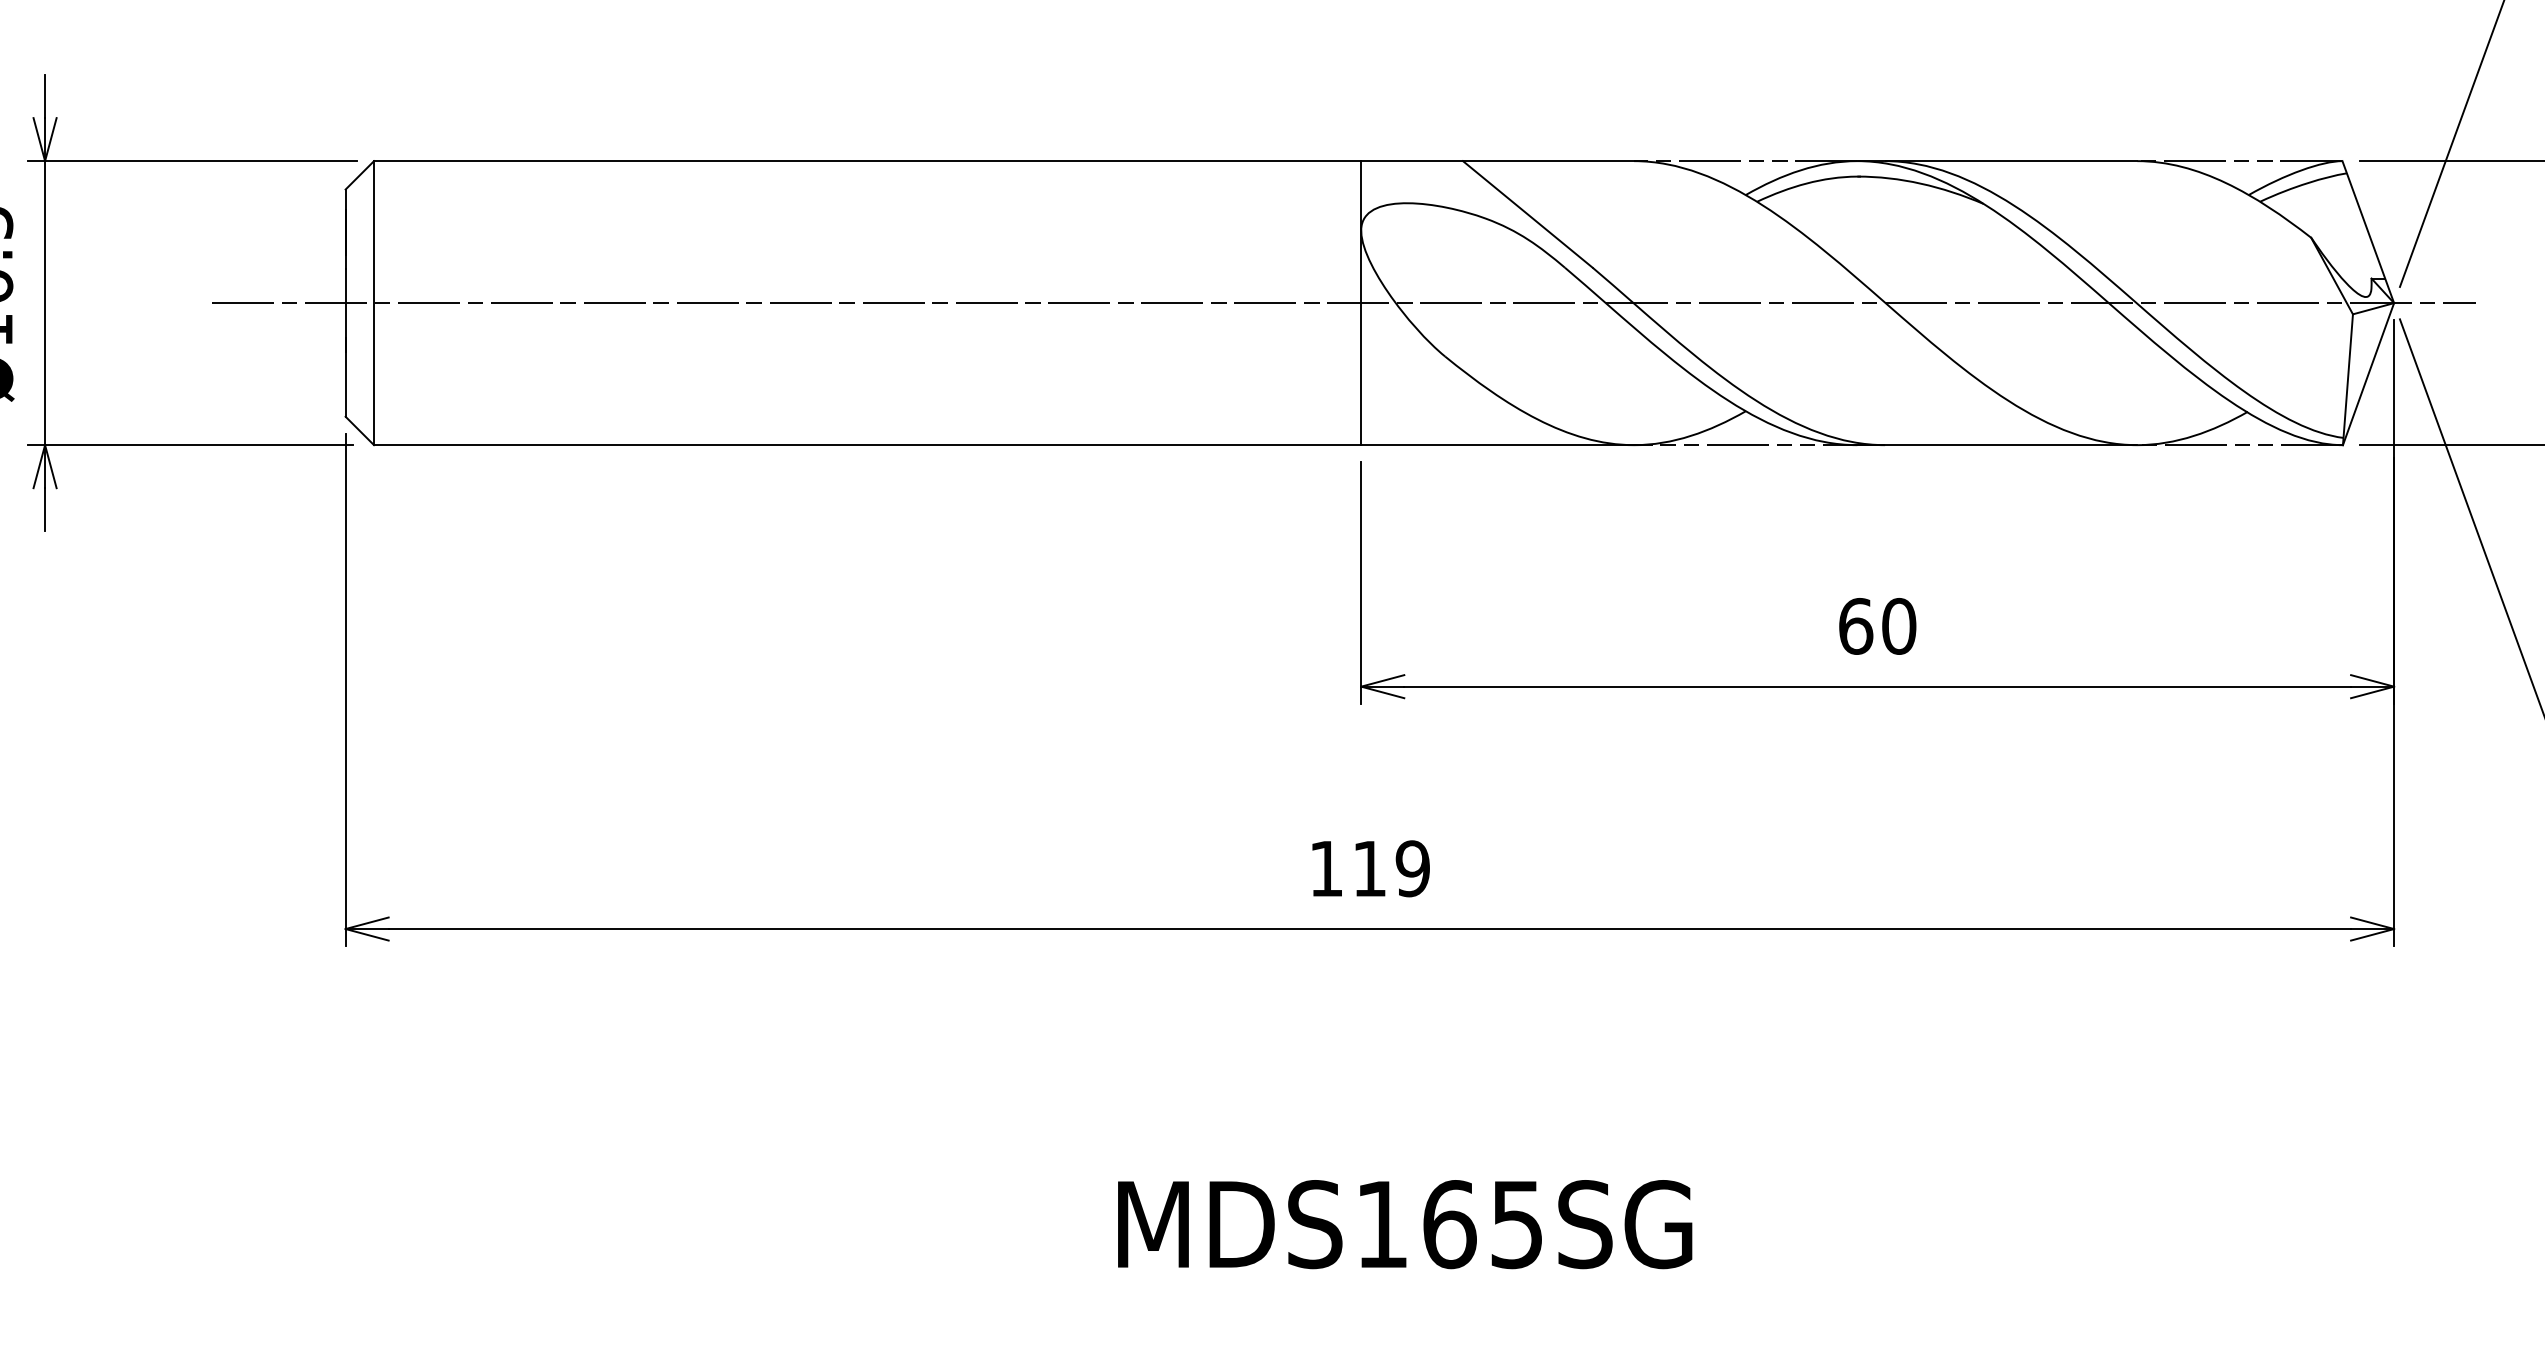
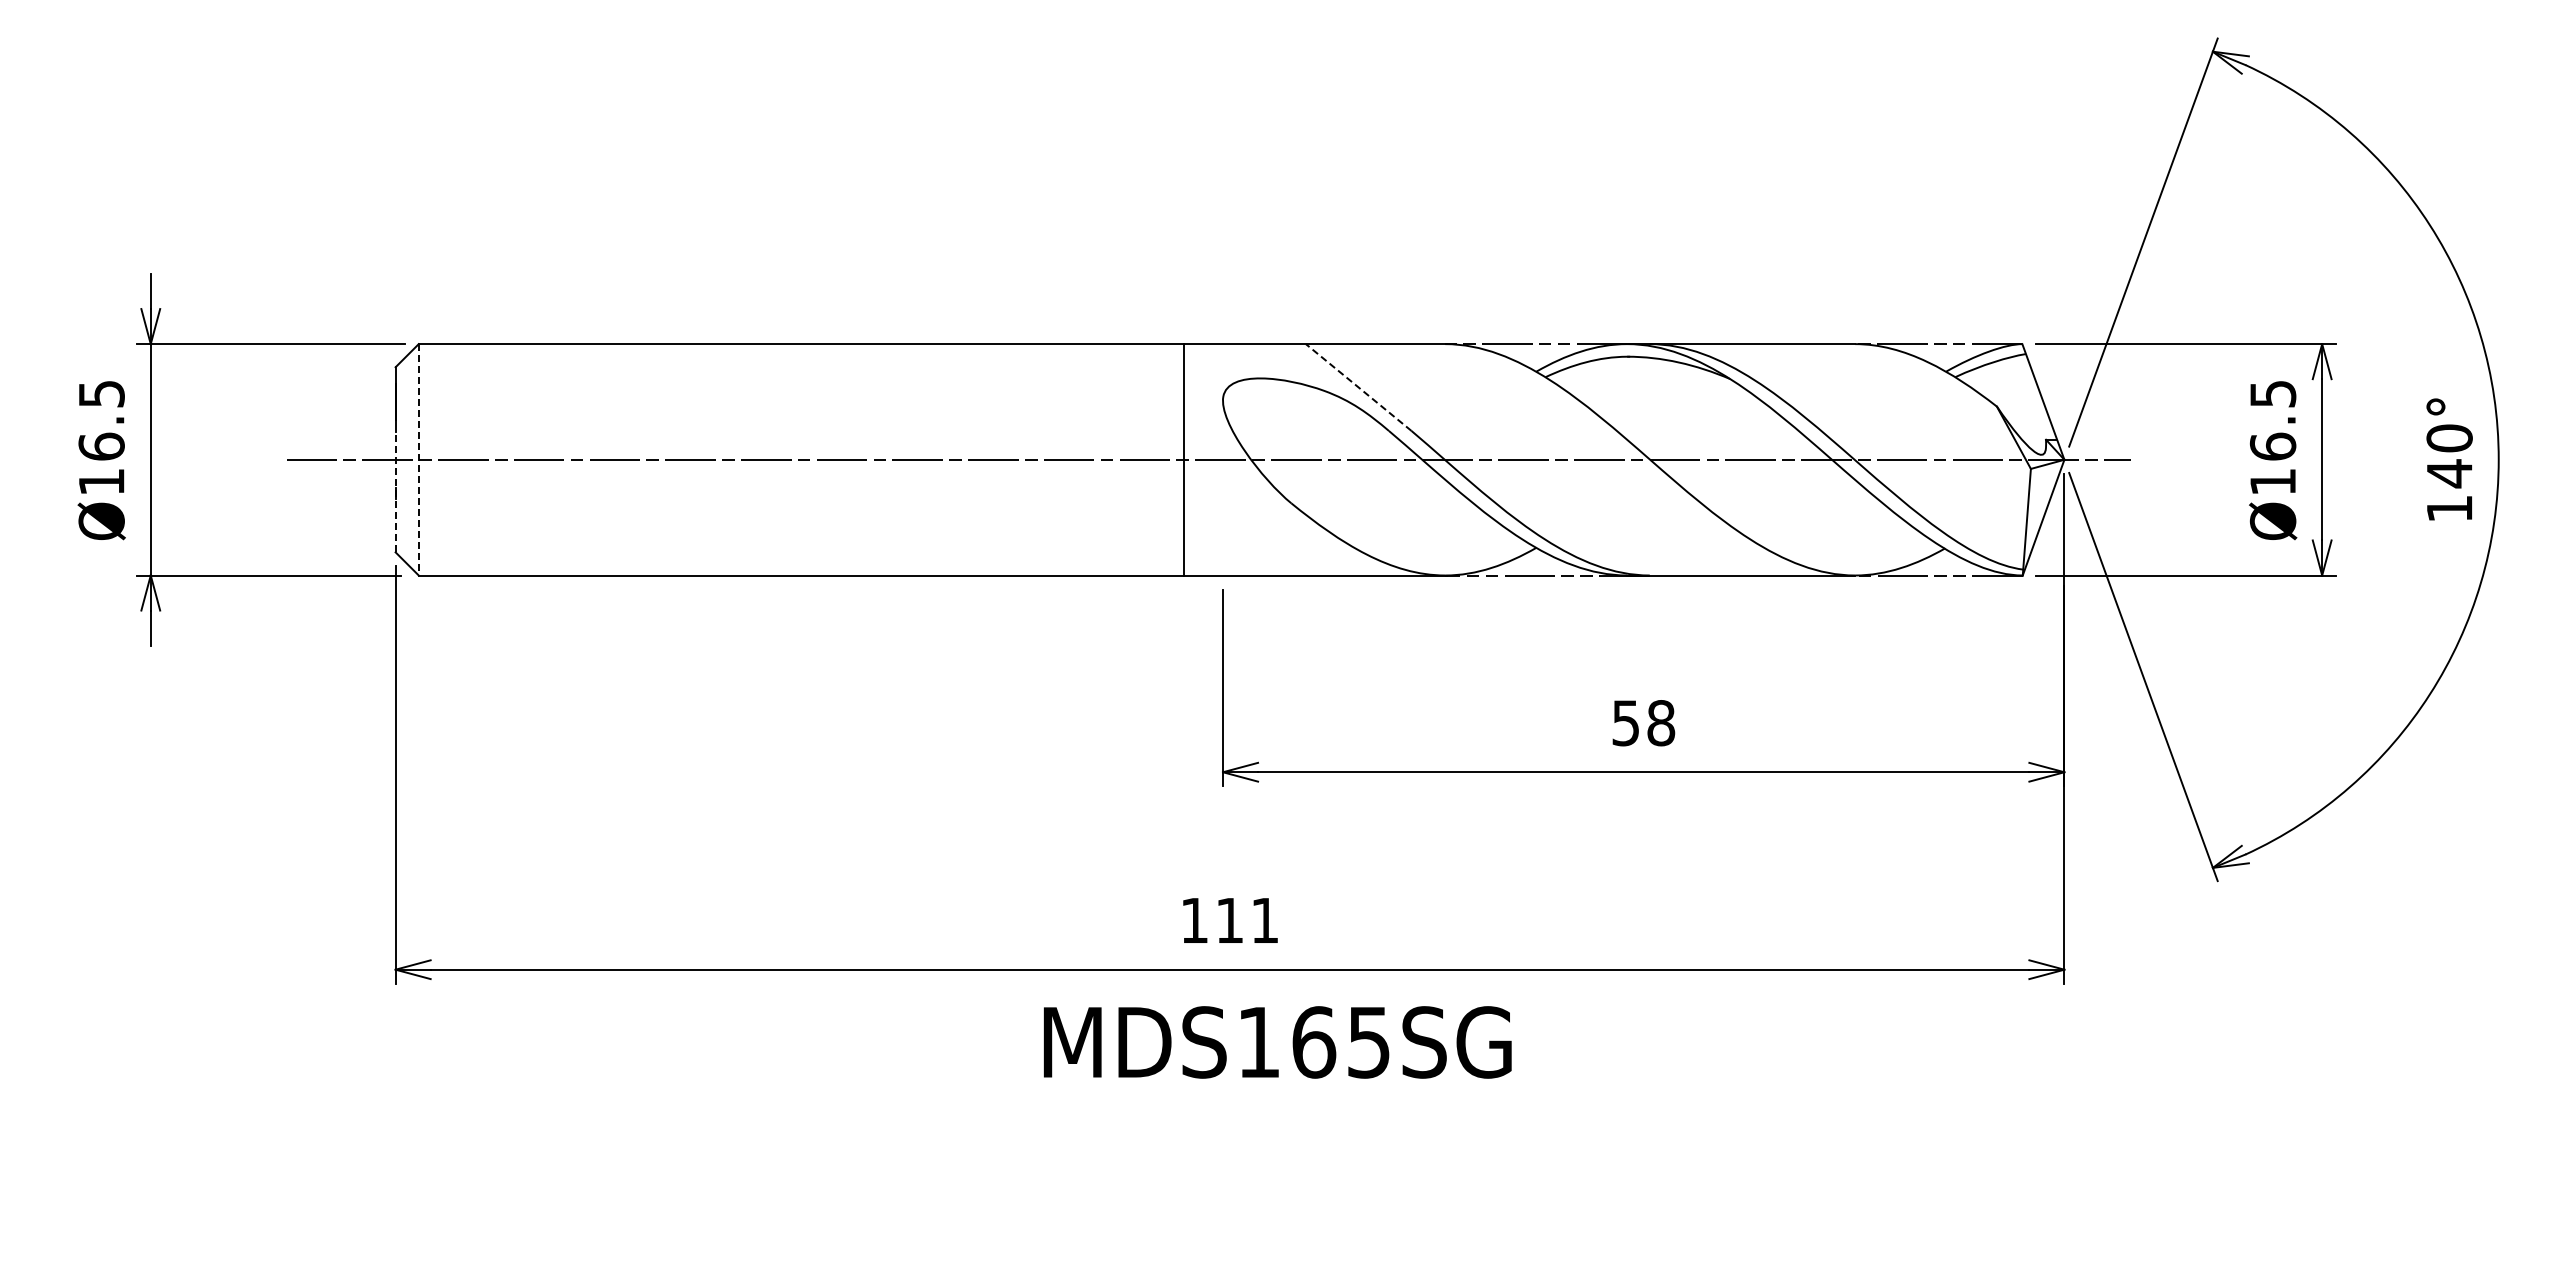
line: (1527, 214) -> (1358, 387), solid -> dashed
line: (373, 302) -> (418, 459), solid -> dashed
line: (1361, 302) -> (1184, 459), moved
line: (345, 342) -> (395, 491), solid -> dashed
text: (1877, 626) -> (1643, 723), 60 -> 58
text: (1412, 868) -> (1264, 920), 119 -> 111
text: (1404, 1224) -> (1277, 1042), moved

